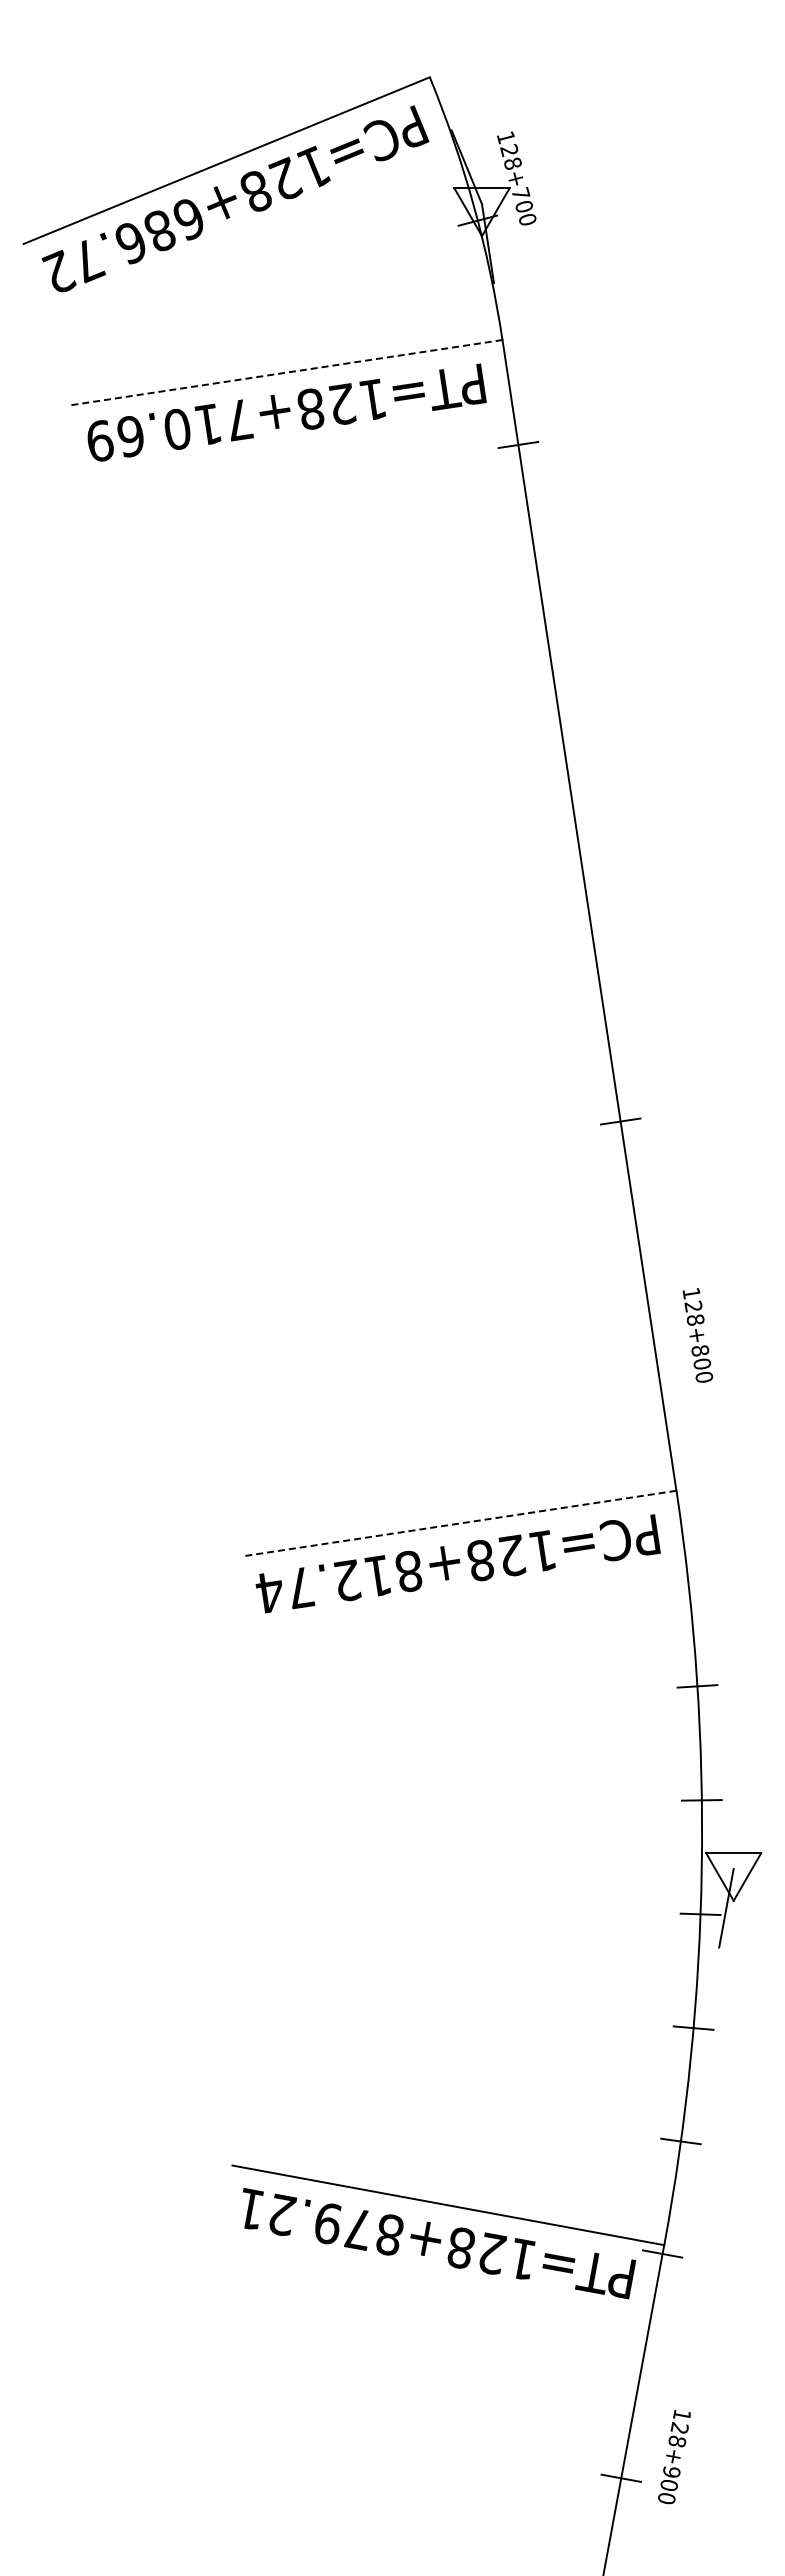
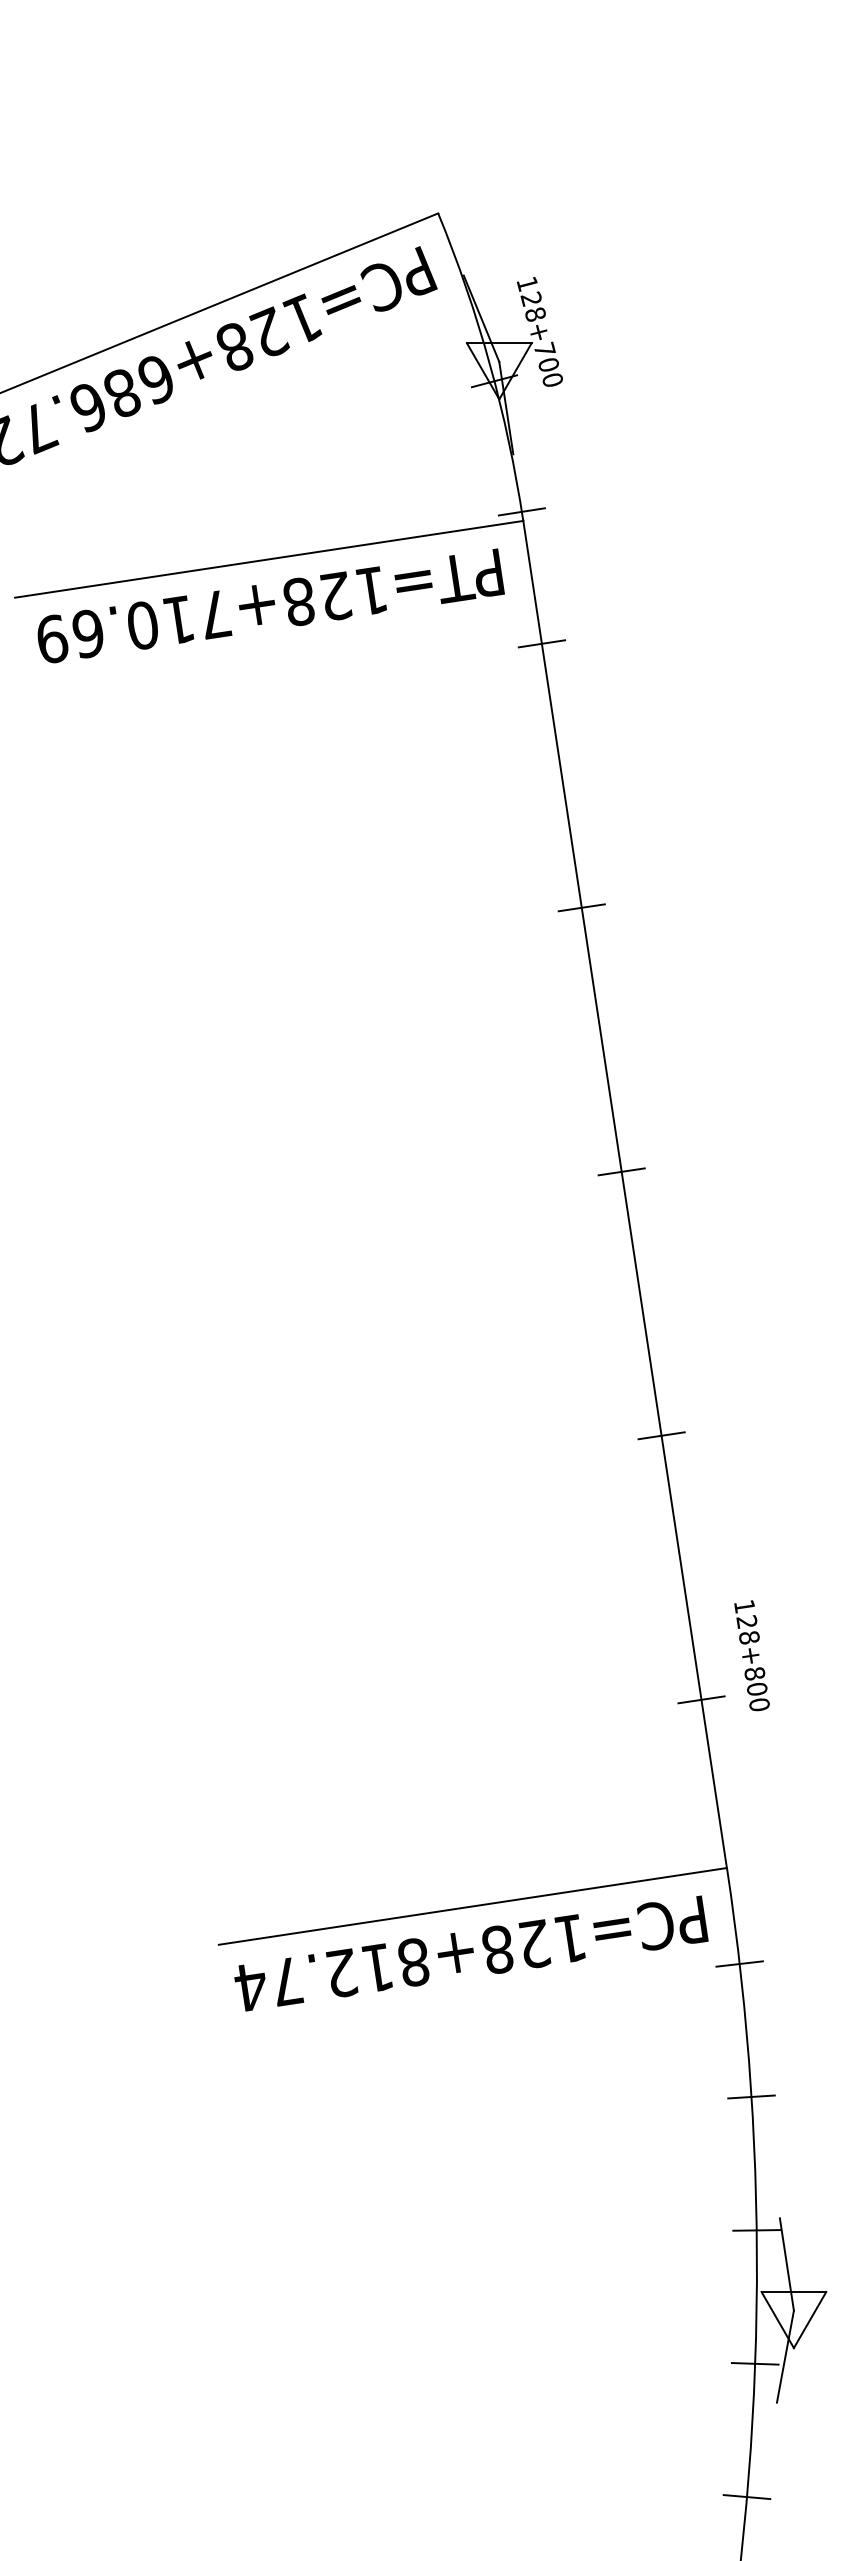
line: (501, 332) -> (522, 512), added
line: (285, 372) -> (269, 558), dashed -> solid
line: (552, 670) -> (581, 907), added
line: (586, 896) -> (621, 1172), added
text: (697, 1335) -> (751, 1655), moved
line: (654, 1347) -> (701, 1700), added
line: (458, 1523) -> (471, 1906), dashed -> solid
line: (687, 1572) -> (739, 1963), added
line: (727, 1829) -> (786, 2264), added

